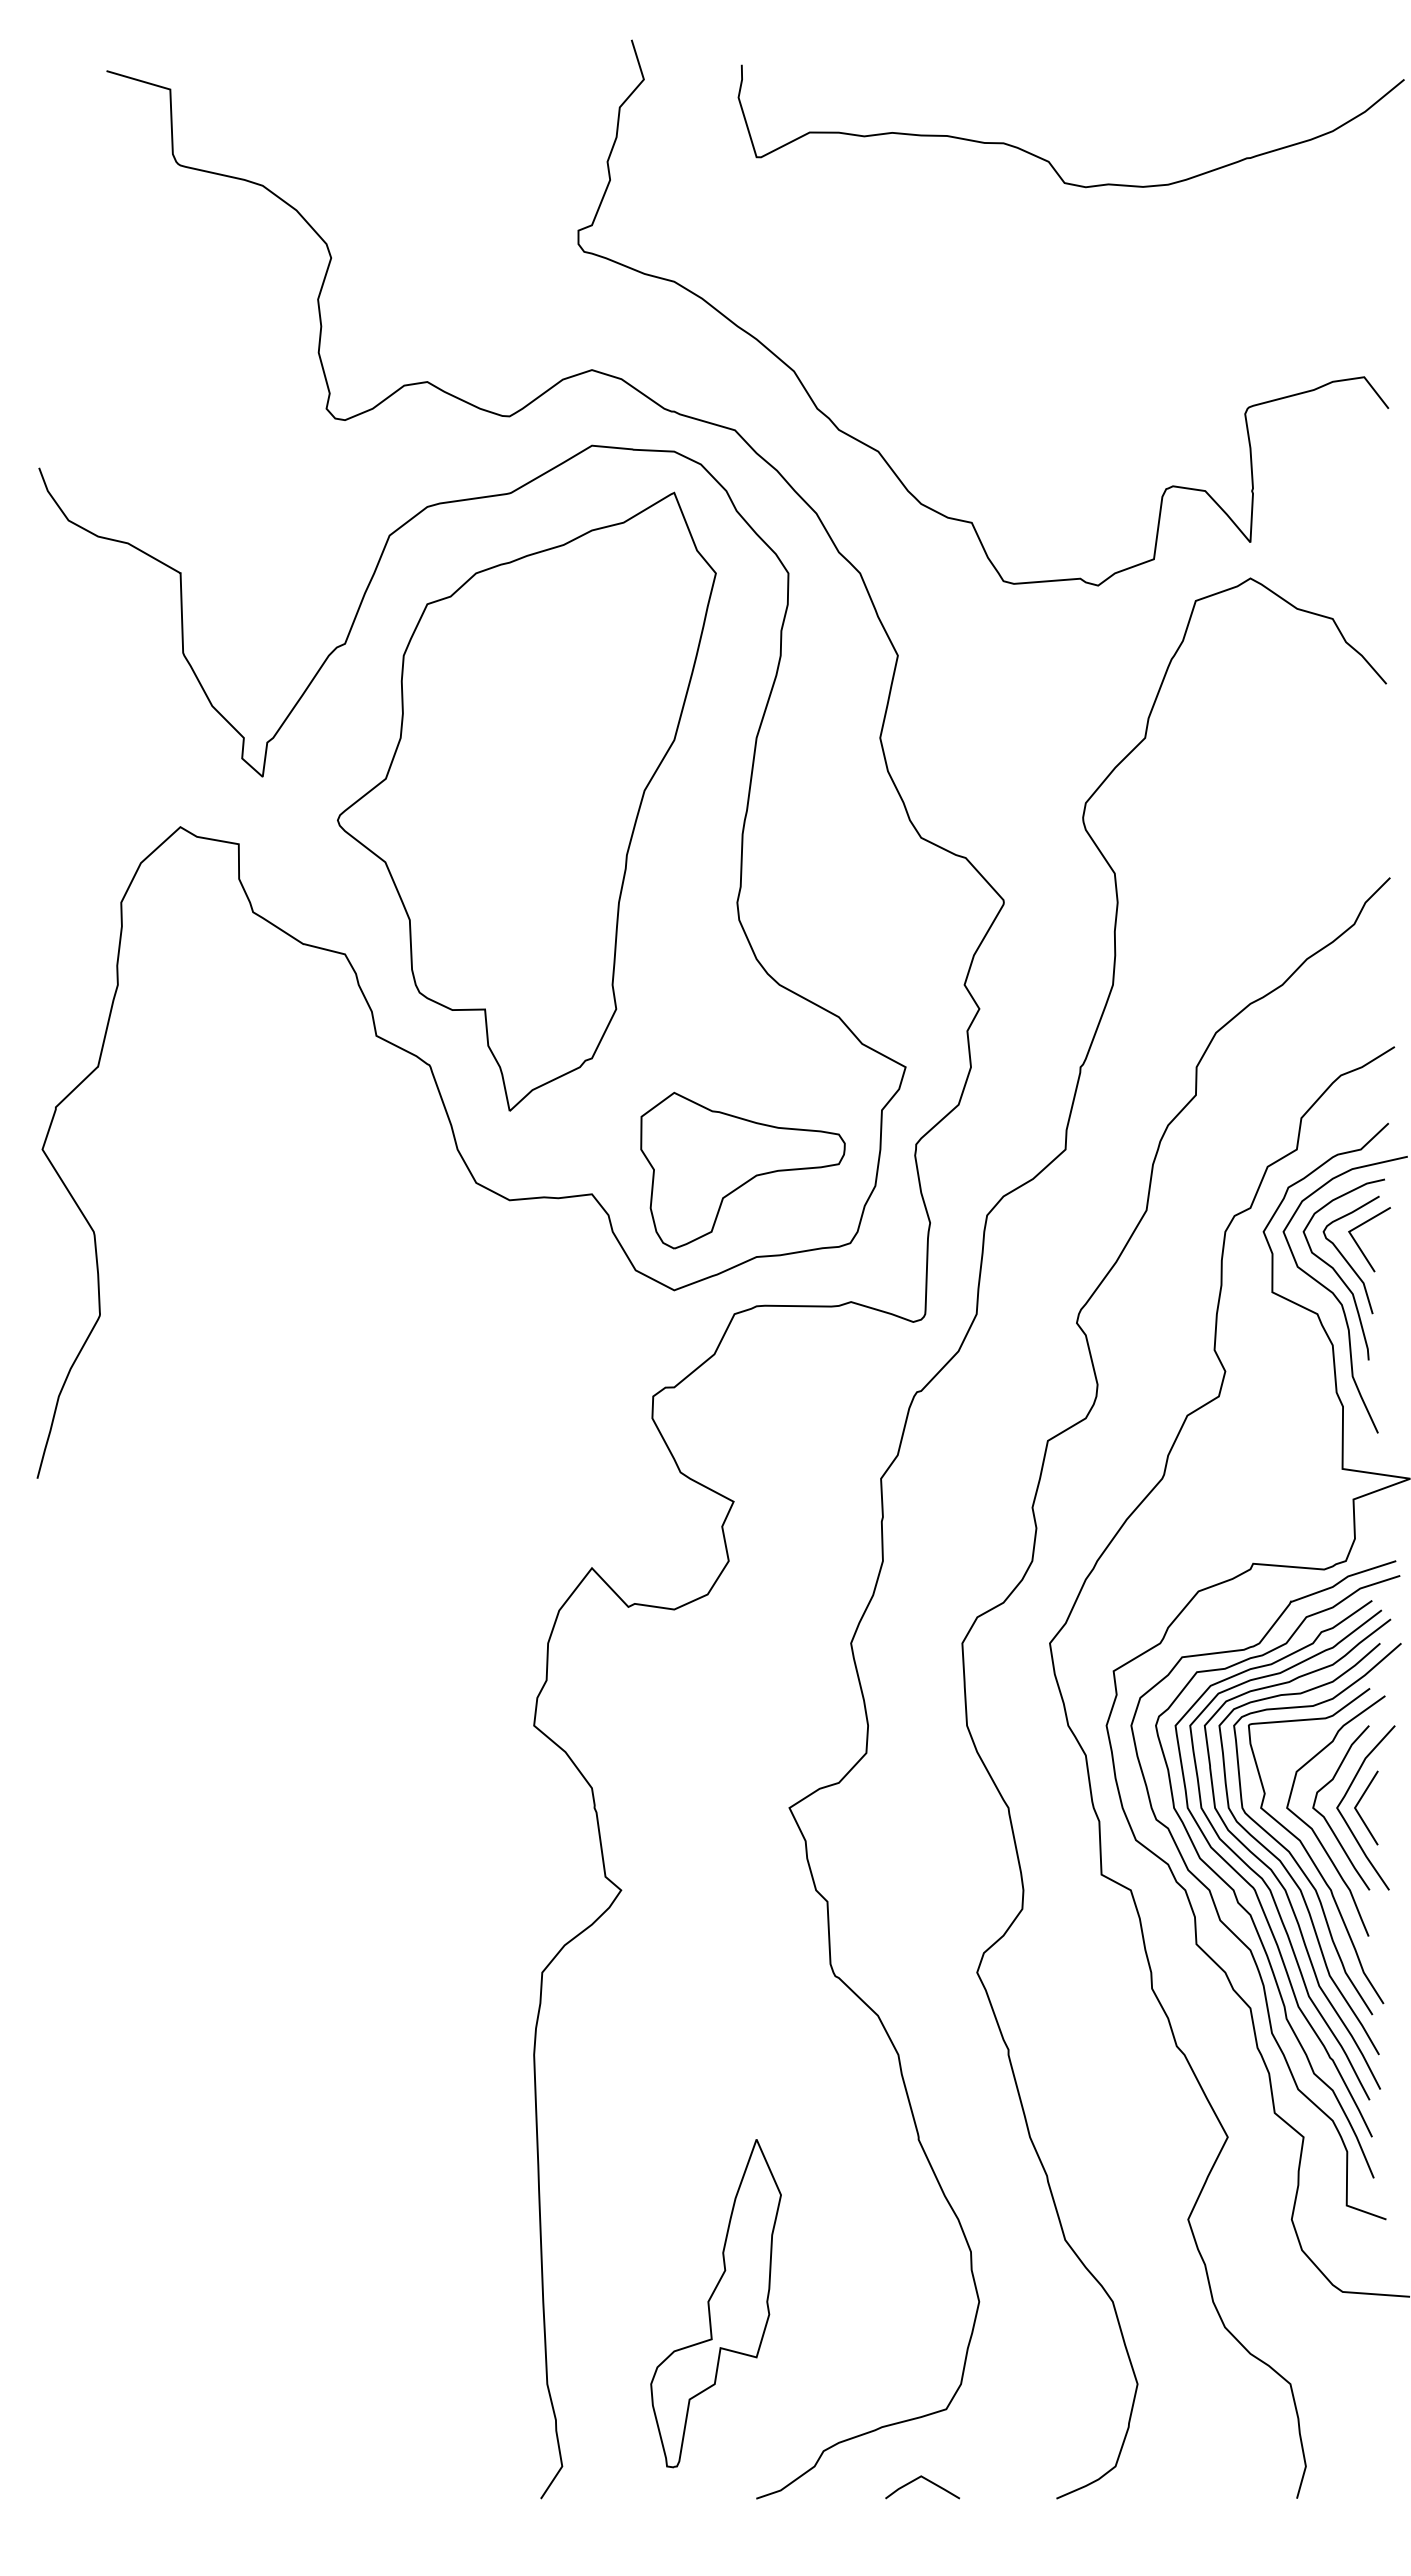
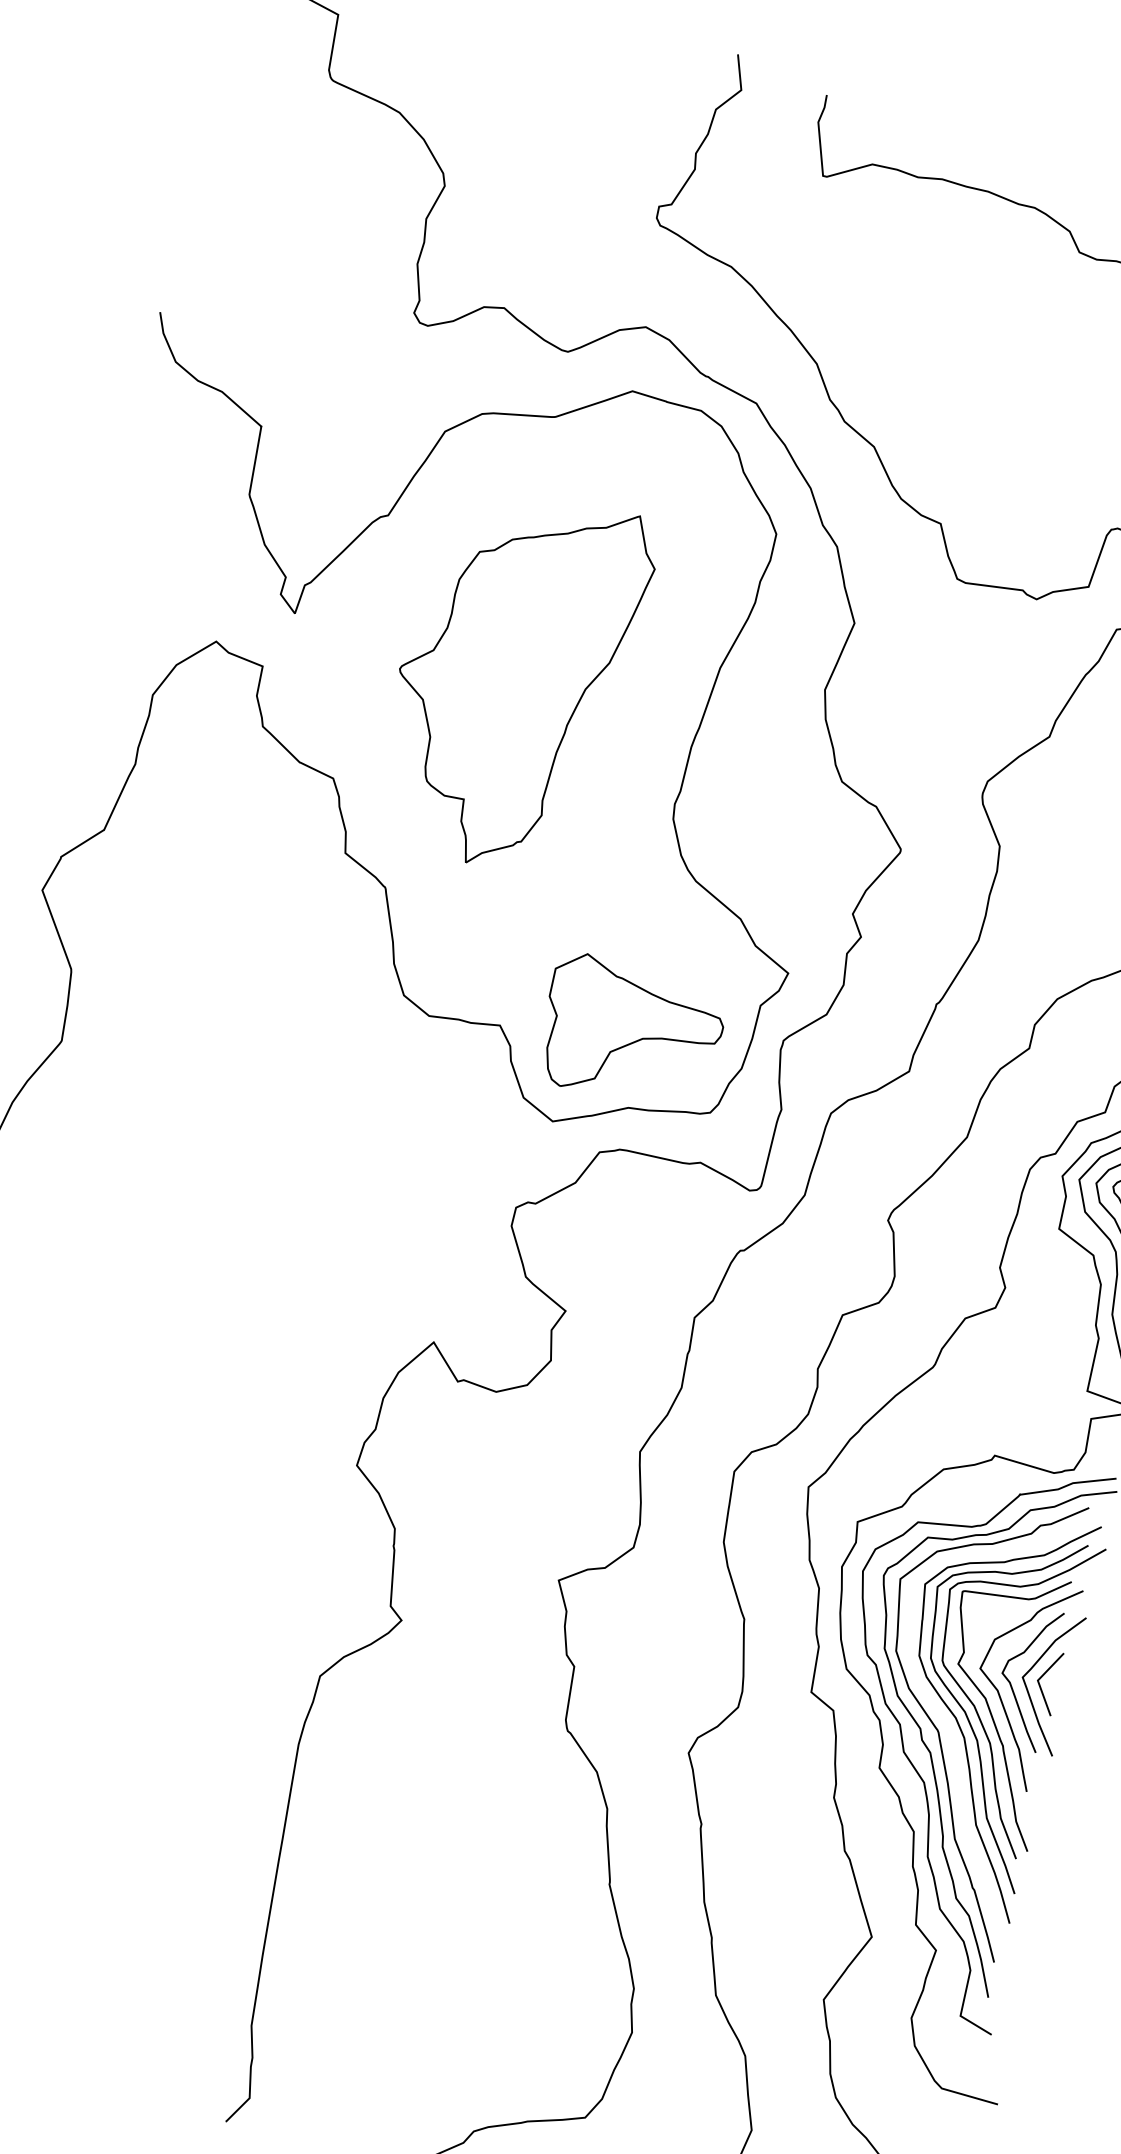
part: (526, 801) -> (514, 681), size x0.7
curve: (1262, 1877) -> (947, 1723), removed
part: (715, 2303) -> (408, 1987), removed

